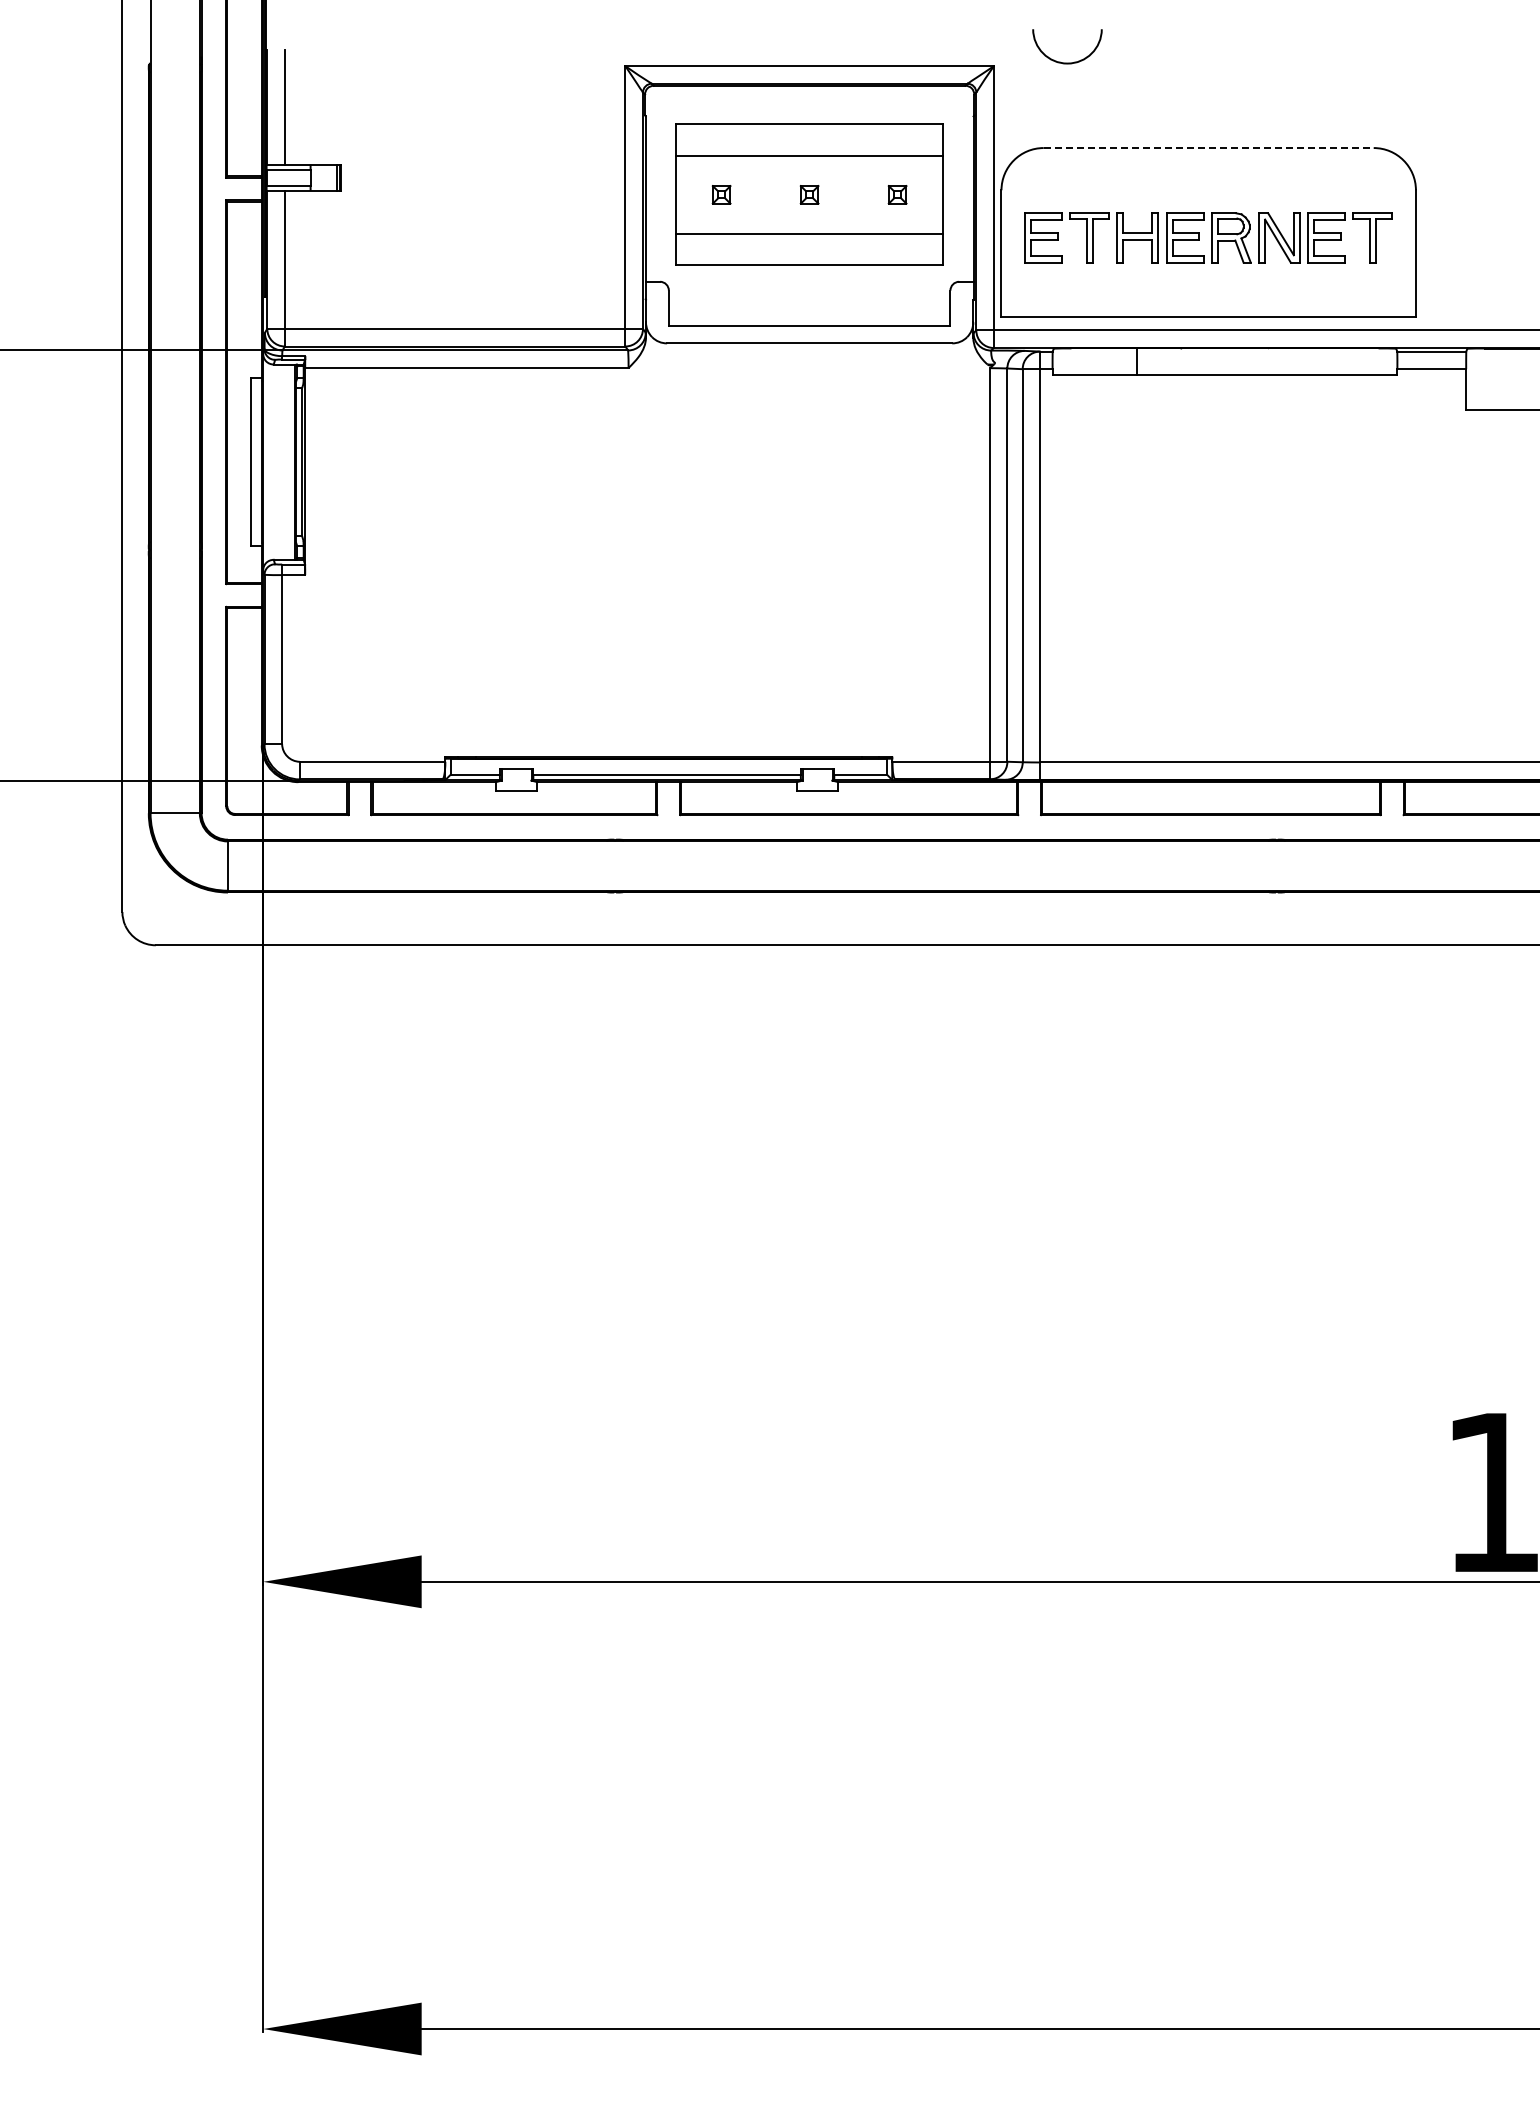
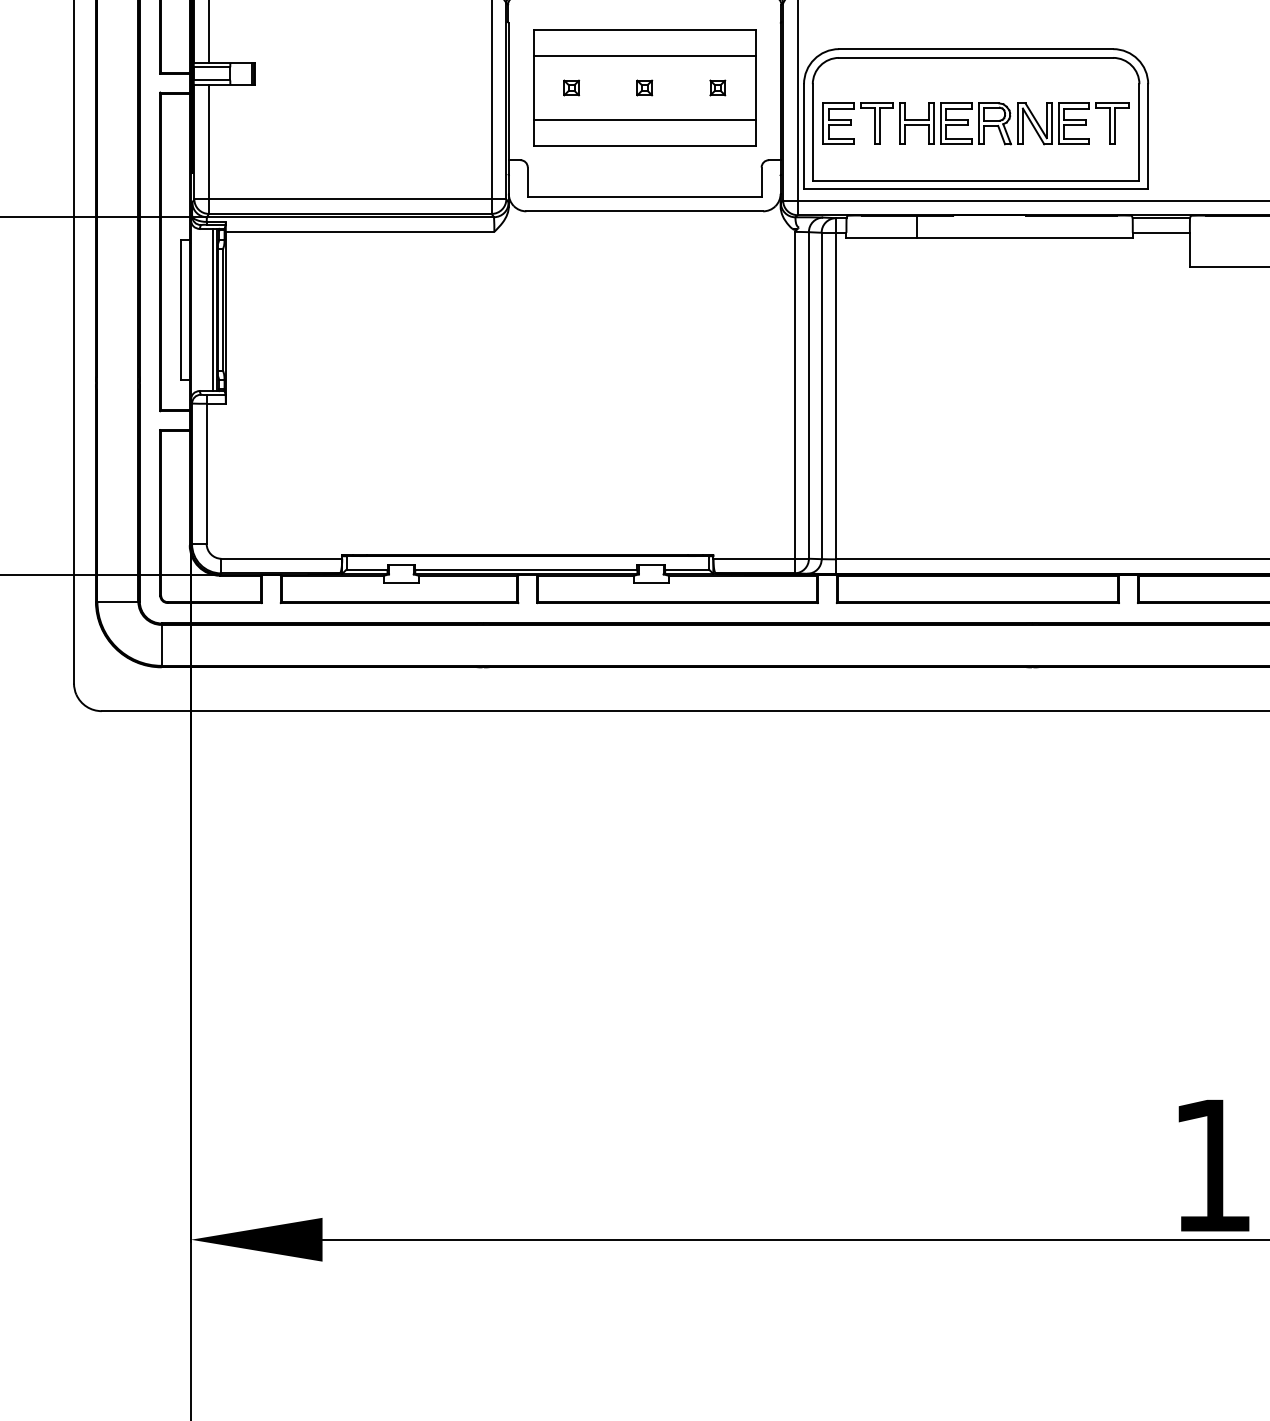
line: (1208, 148) -> (975, 49), dashed -> solid
part: (1208, 231) -> (975, 118), added
line: (289, 461) -> (212, 309), added

